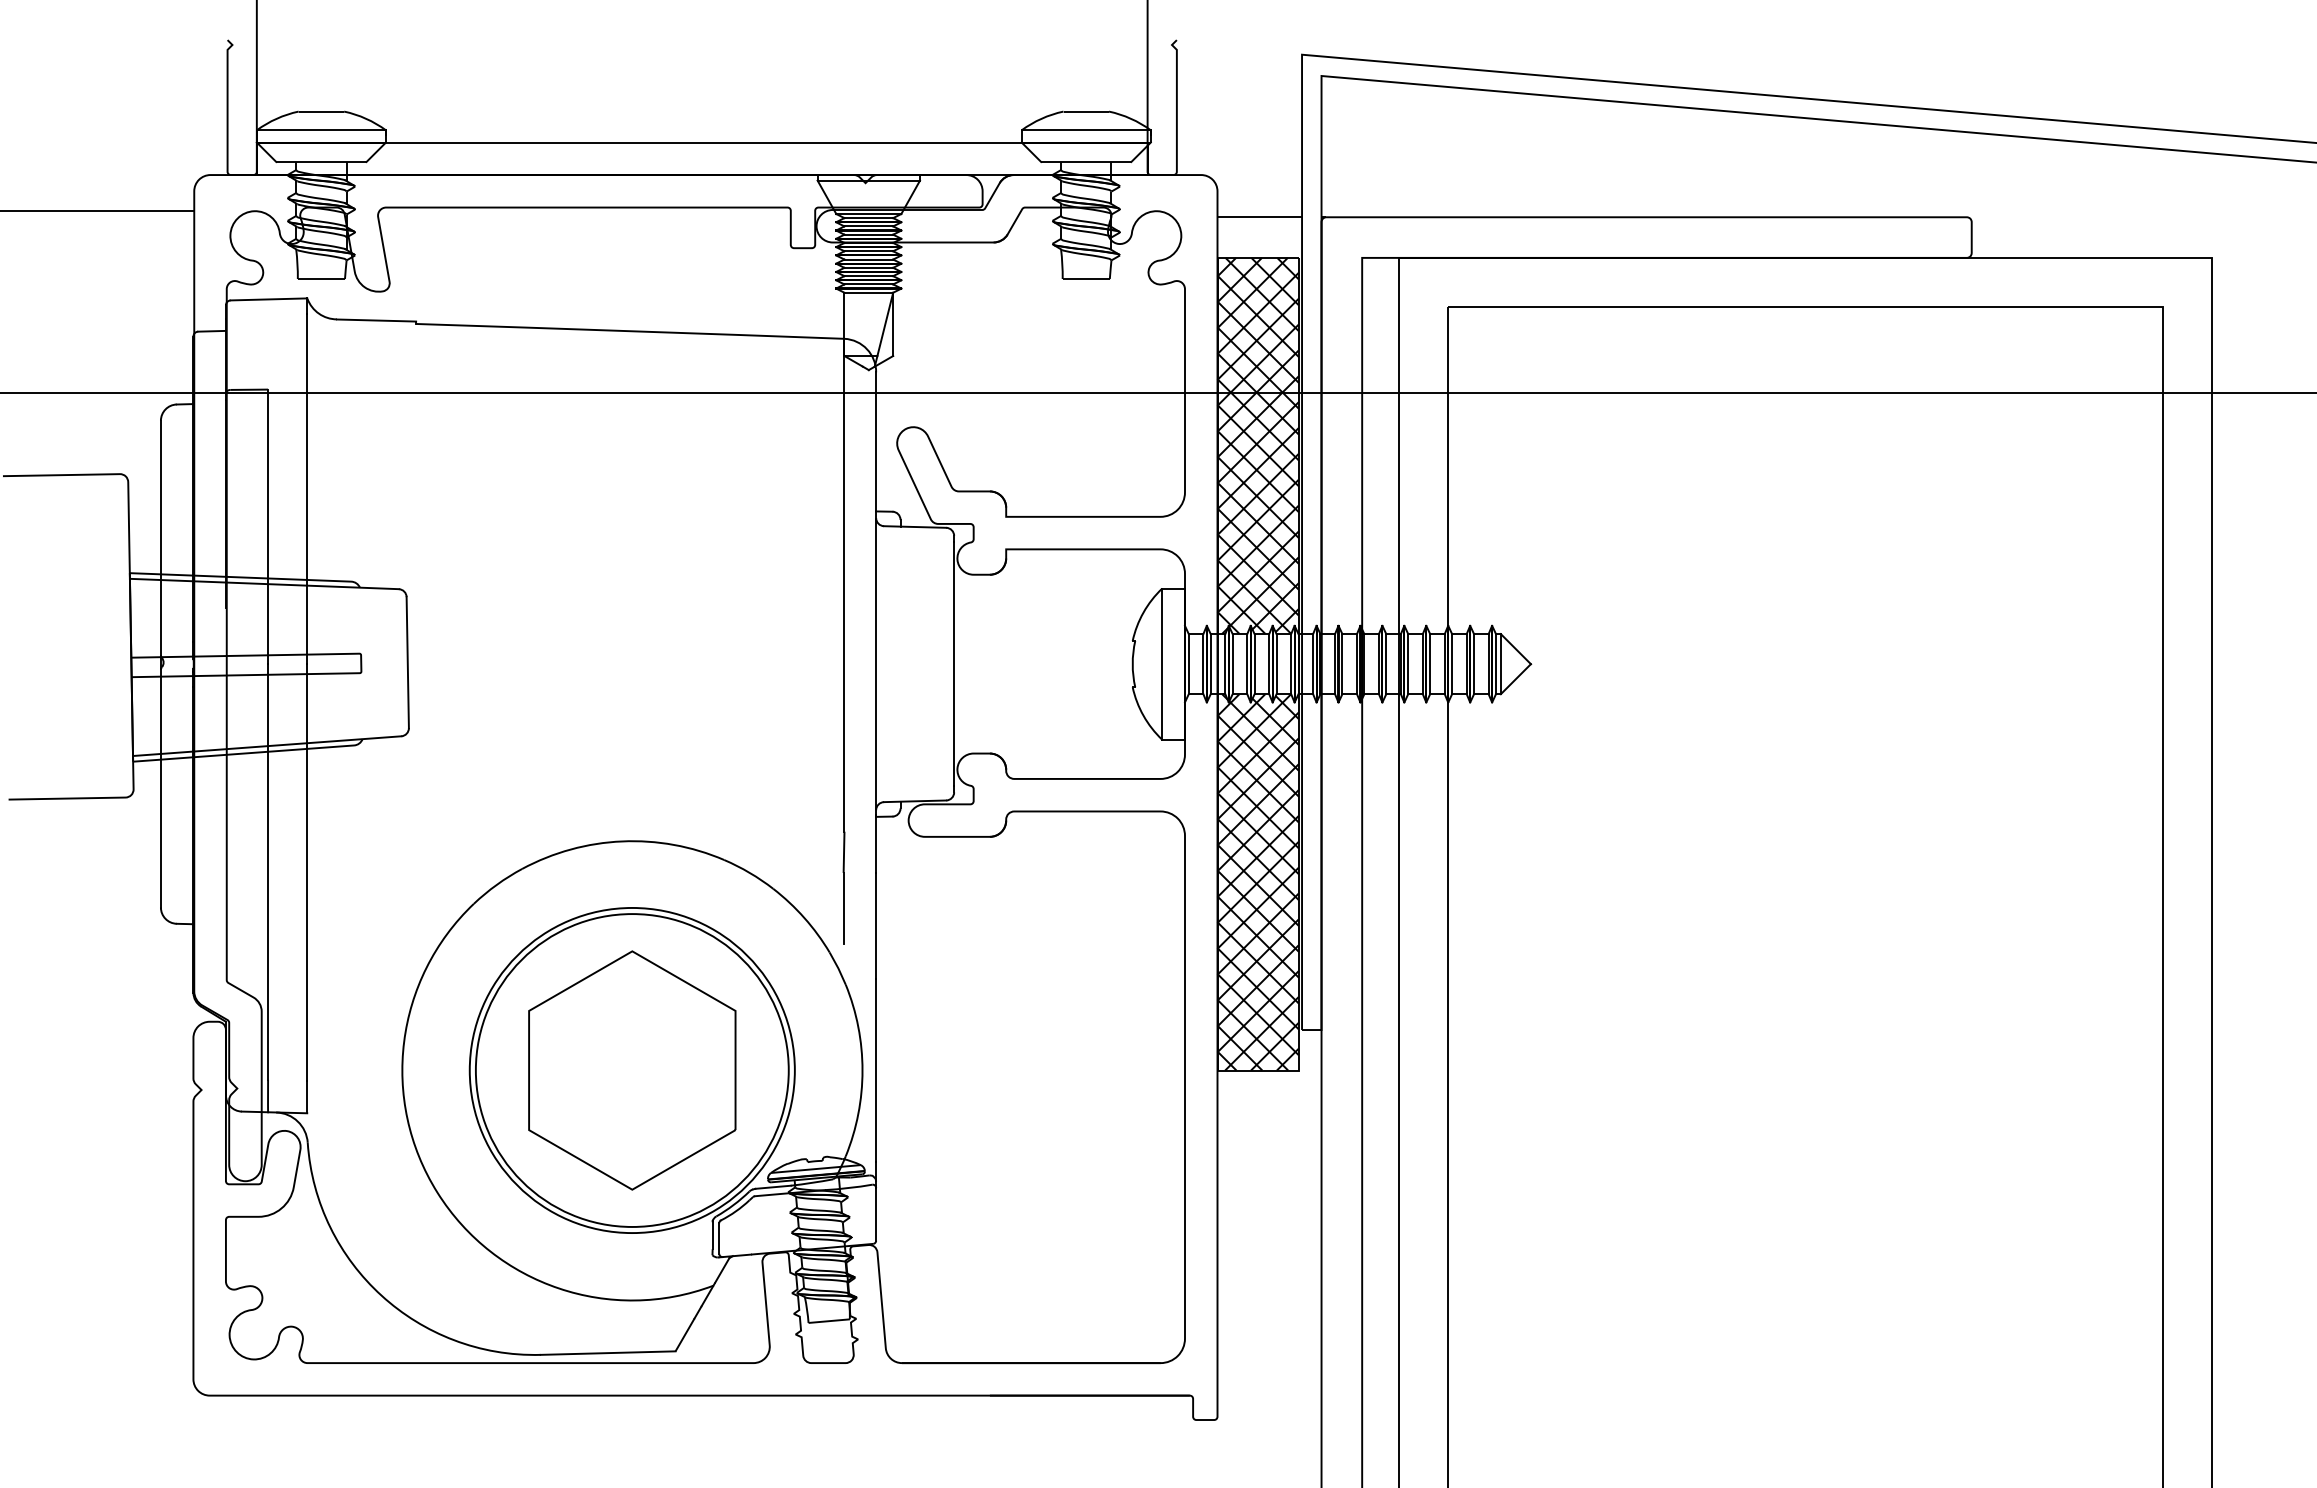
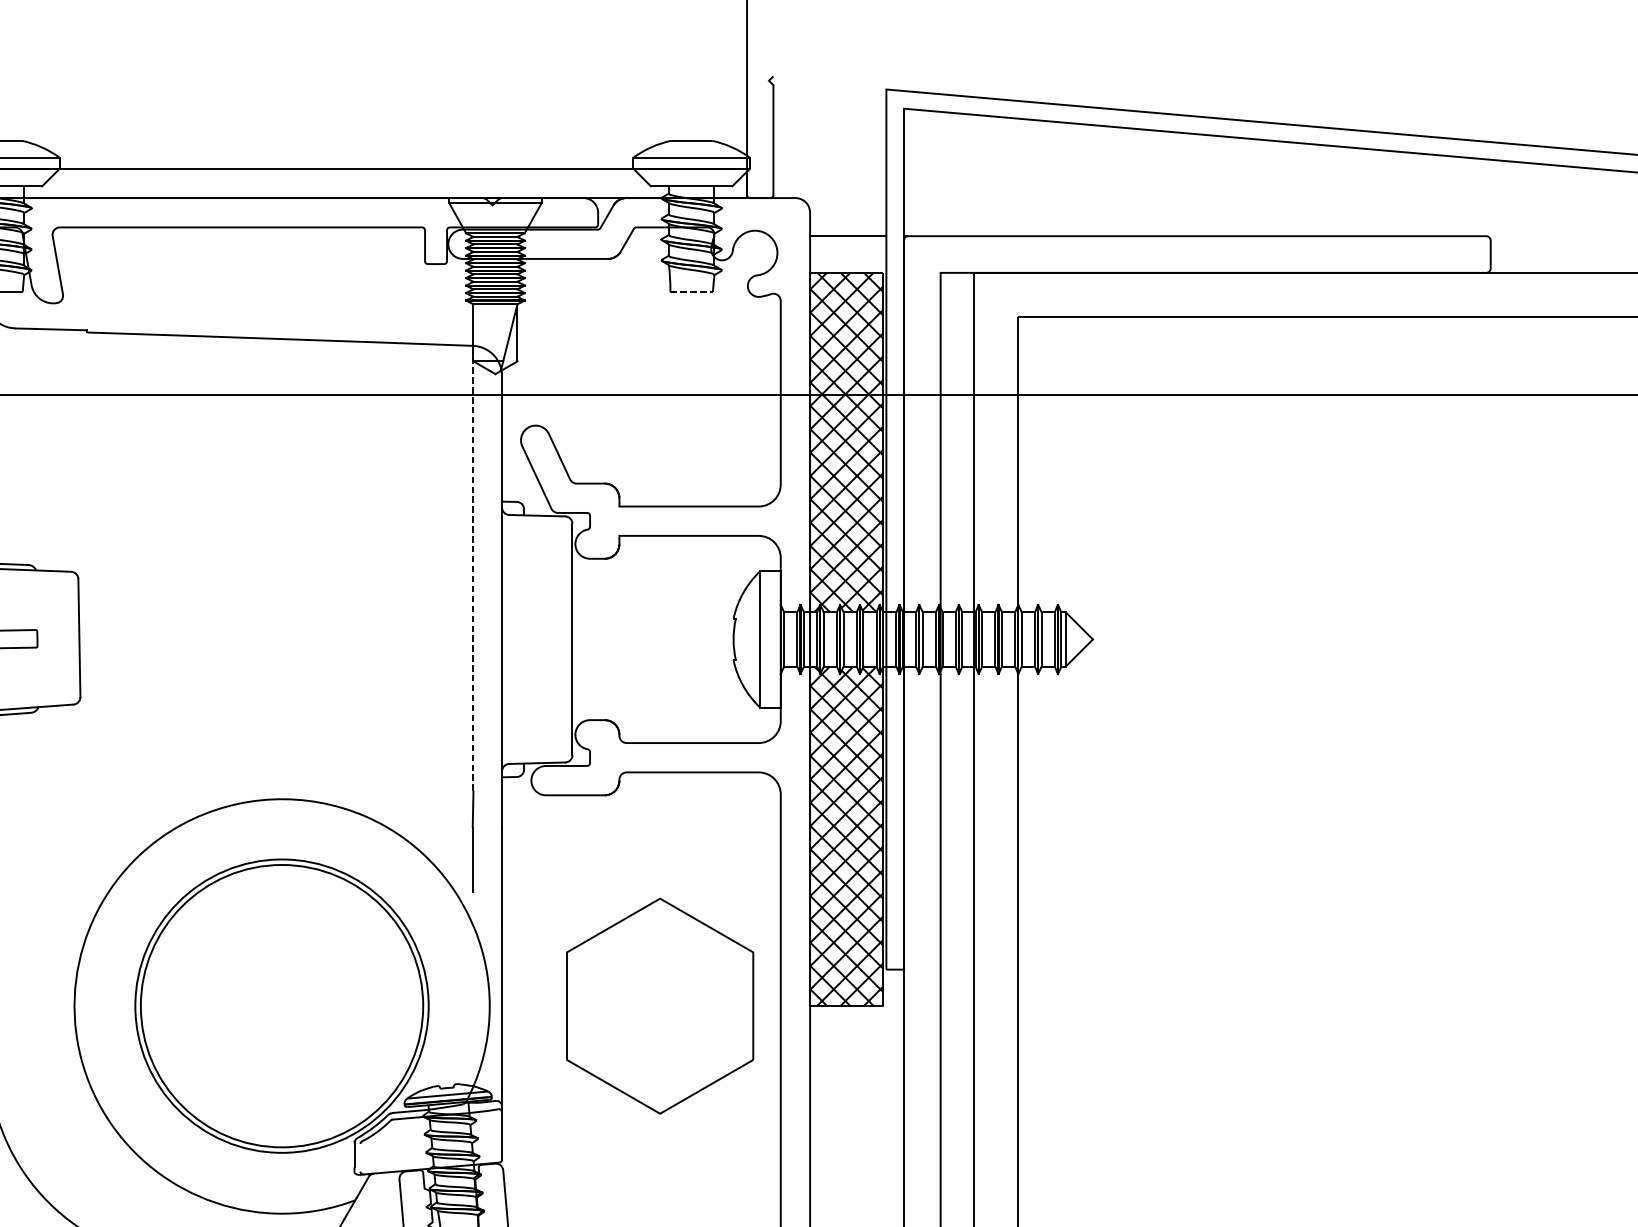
line: (1086, 279) -> (691, 292), solid -> dashed
line: (844, 584) -> (473, 567), solid -> dashed
part: (632, 1070) -> (660, 1006), moved
line: (719, 1238) -> (360, 1157), removed

